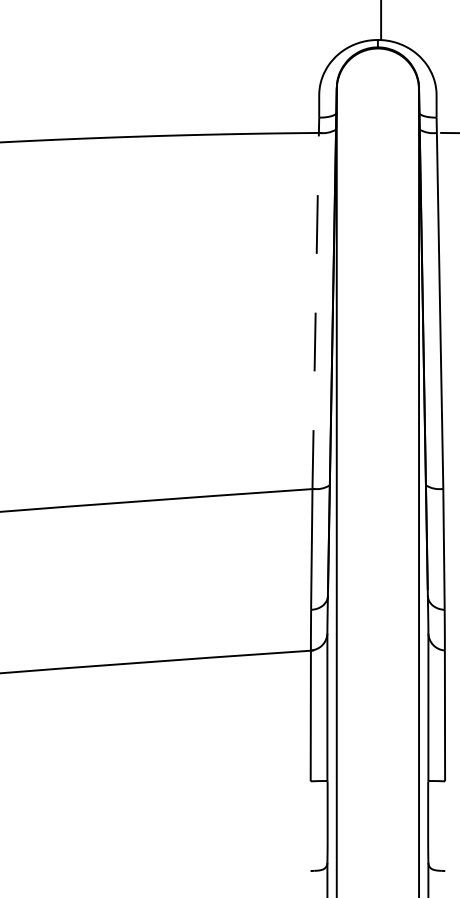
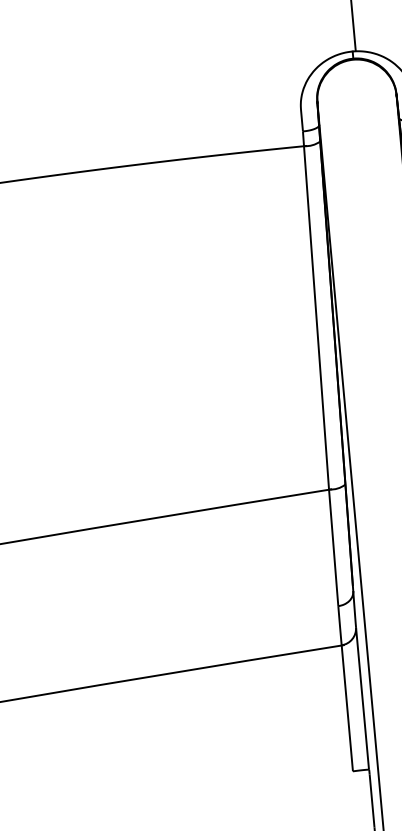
line: (315, 310) -> (316, 317), dashed -> solid

